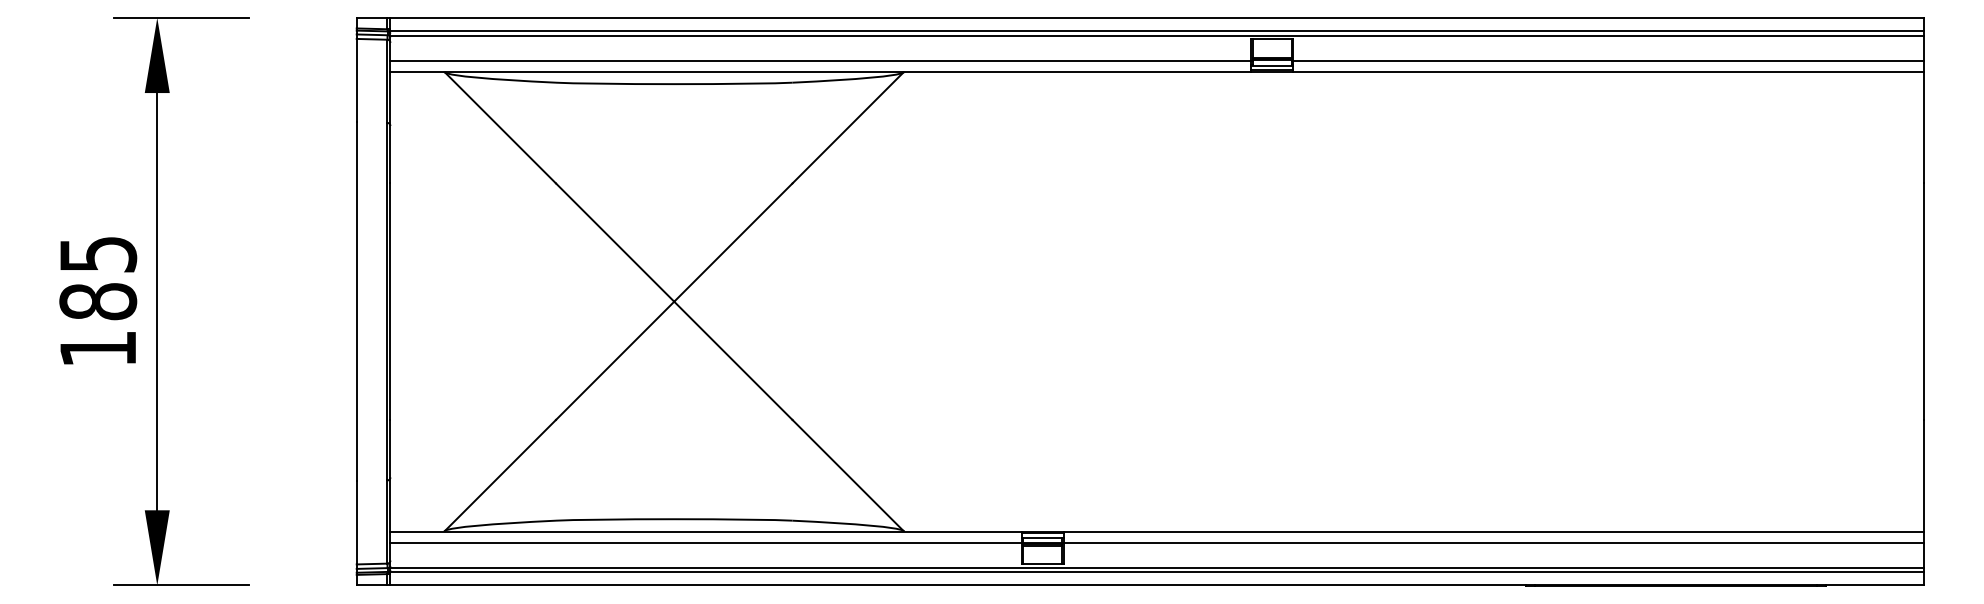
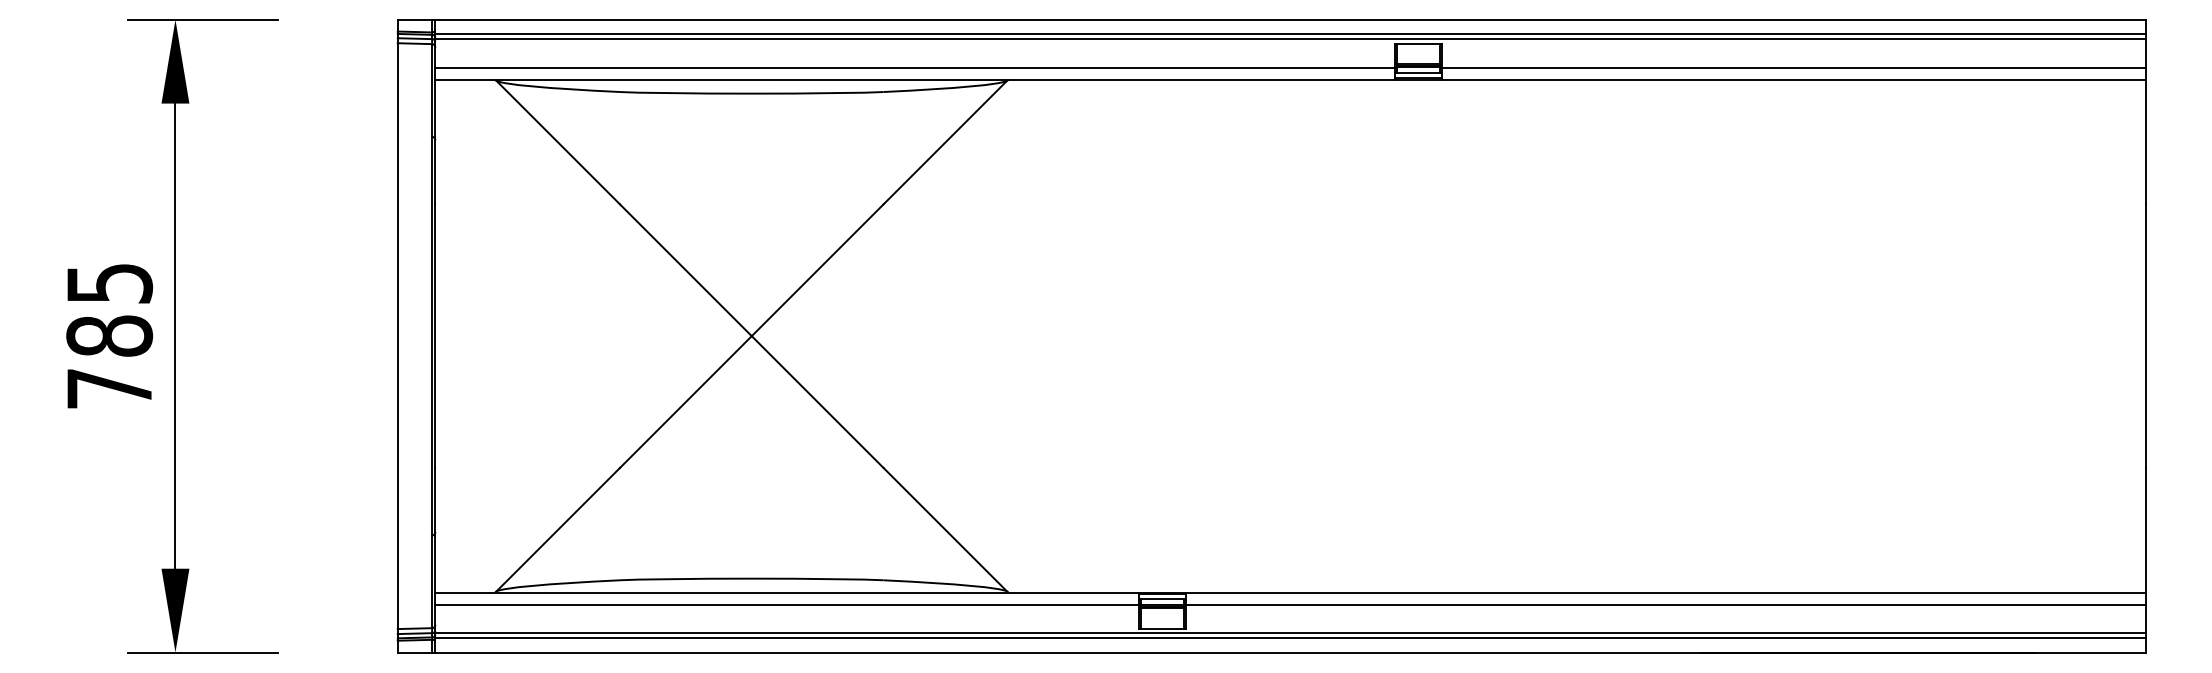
text: (97, 348) -> (108, 388), 185 -> 785

